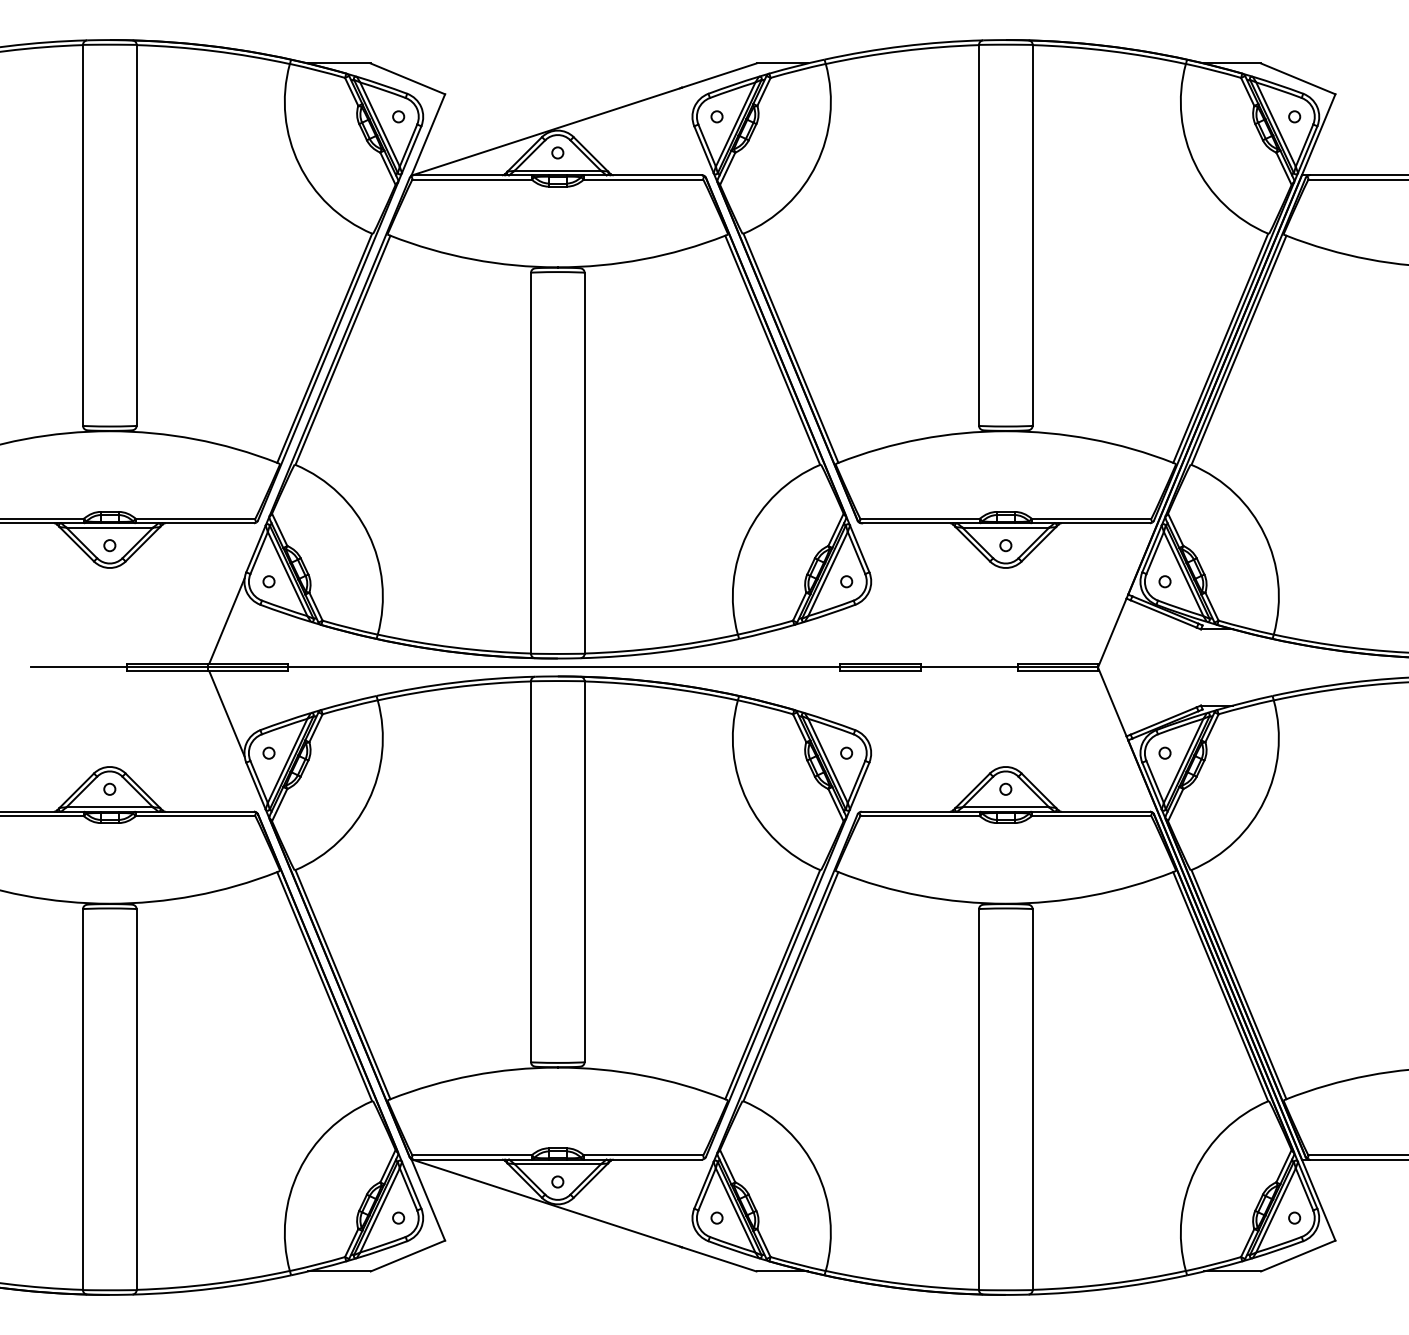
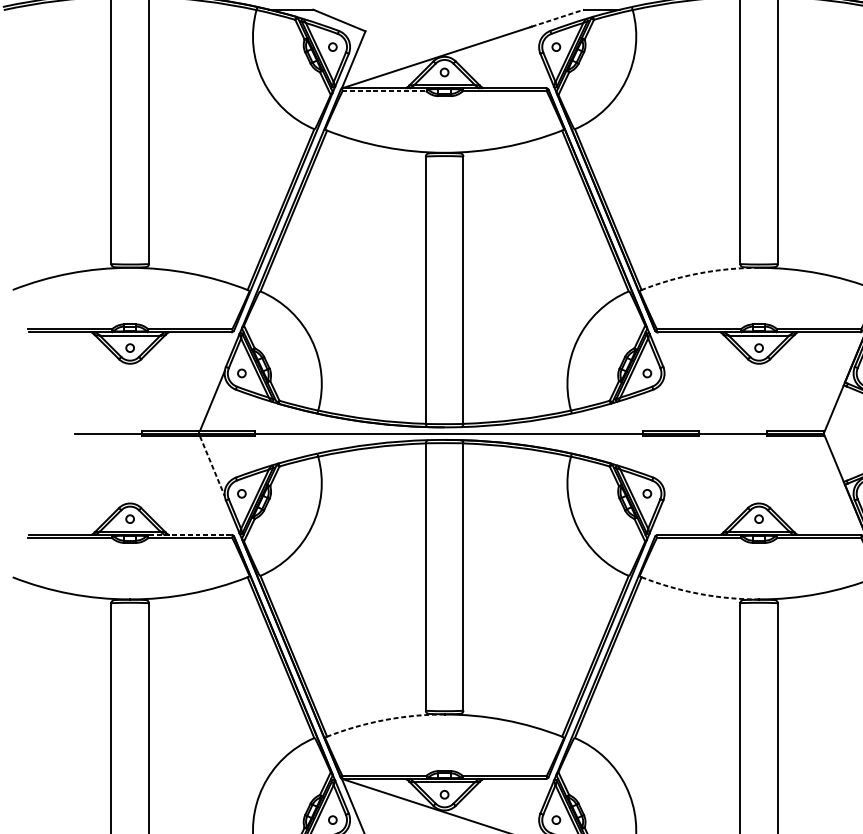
line: (719, 75) -> (558, 18), solid -> dashed
line: (472, 179) -> (384, 91), solid -> dashed
arc: (920, 439) -> (699, 273), solid -> dashed
line: (227, 714) -> (212, 466), solid -> dashed
line: (194, 811) -> (189, 534), solid -> dashed
arc: (920, 895) -> (699, 593), solid -> dashed
arc: (472, 1075) -> (384, 720), solid -> dashed

